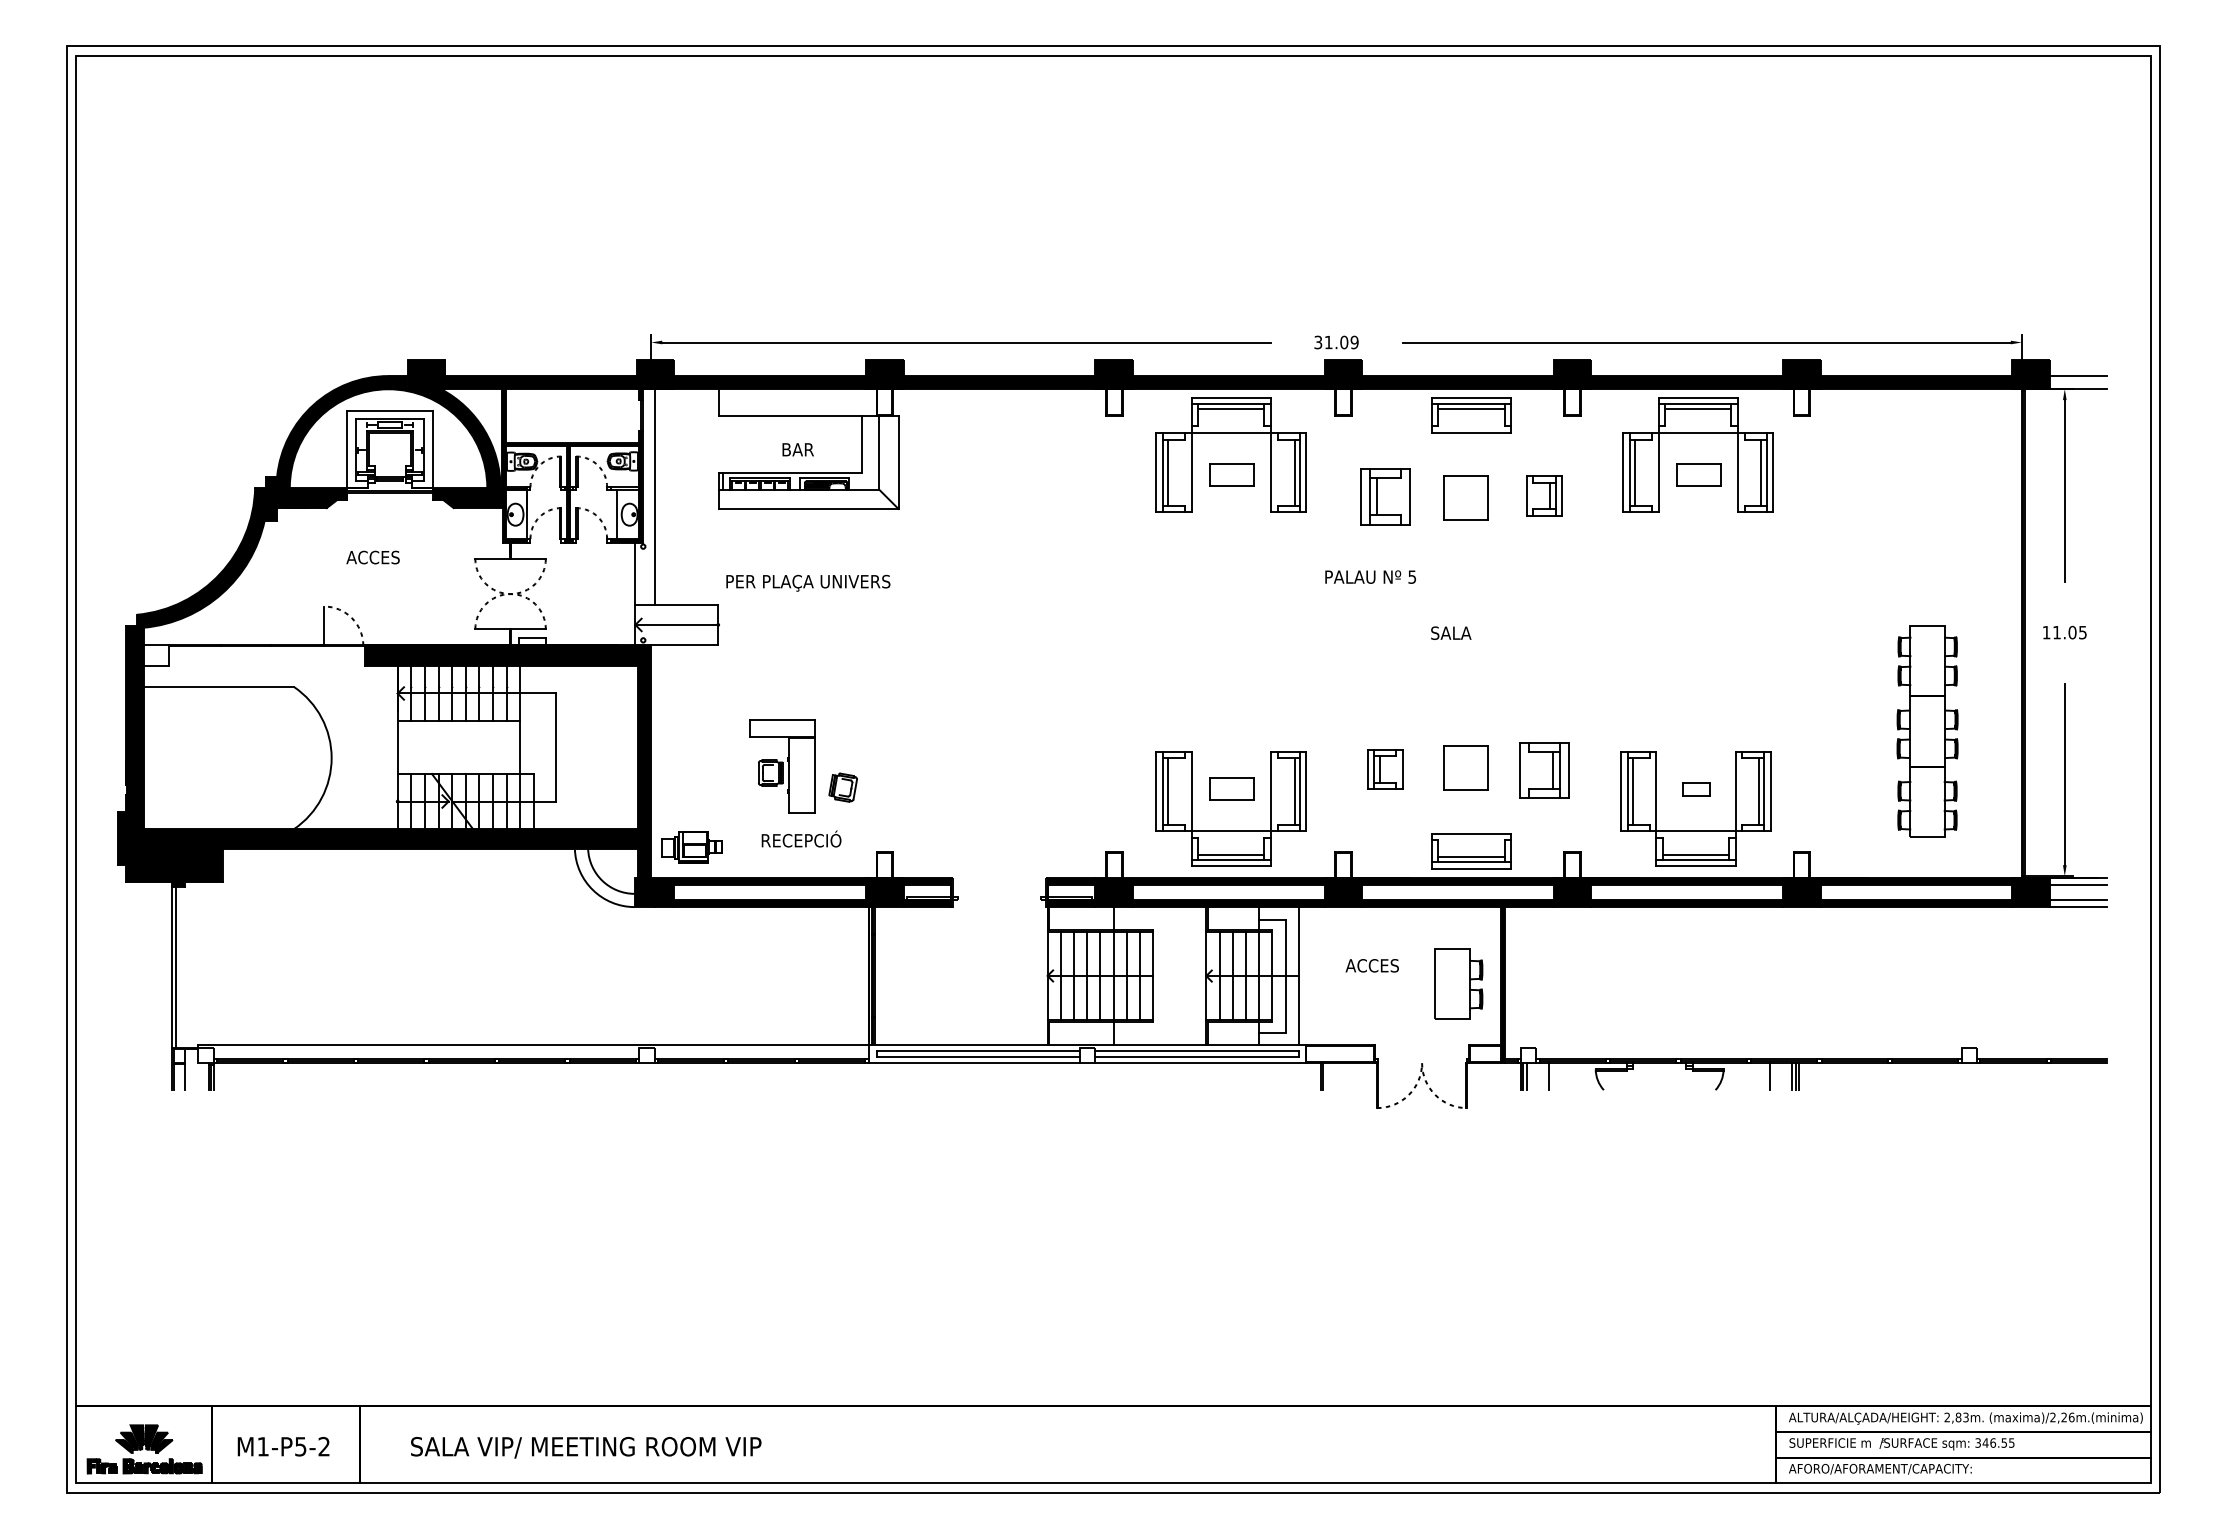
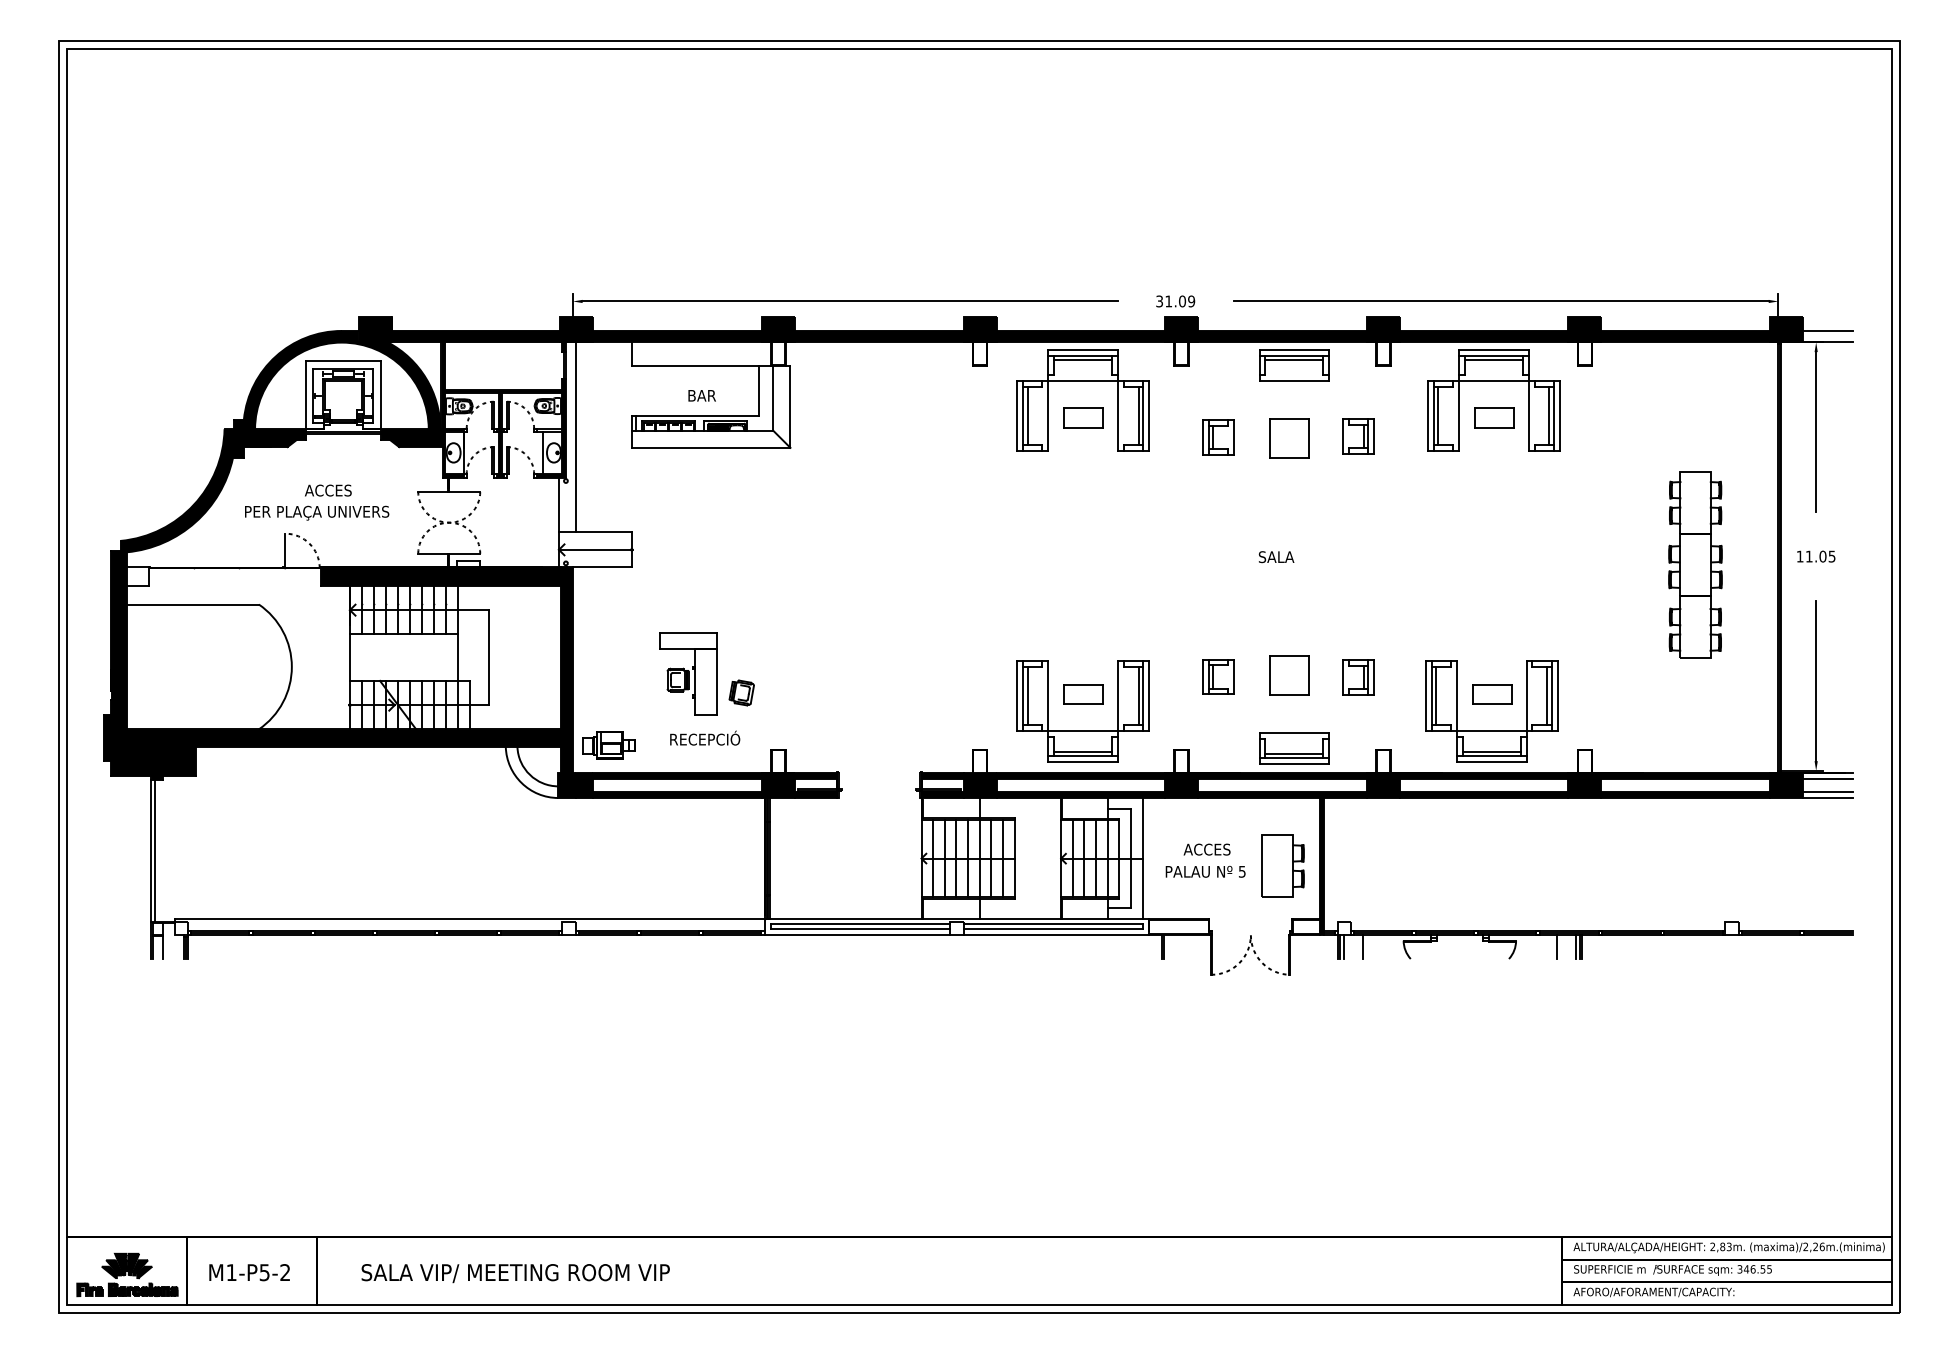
part: (1385, 497) -> (1218, 437), size x0.71
text: (1370, 576) -> (1205, 871), moved
text: (808, 582) -> (317, 512), moved
part: (1927, 731) -> (1695, 564), moved
part: (1544, 770) -> (1358, 677), size x0.71
part: (1696, 789) -> (1492, 694), size x1.67

